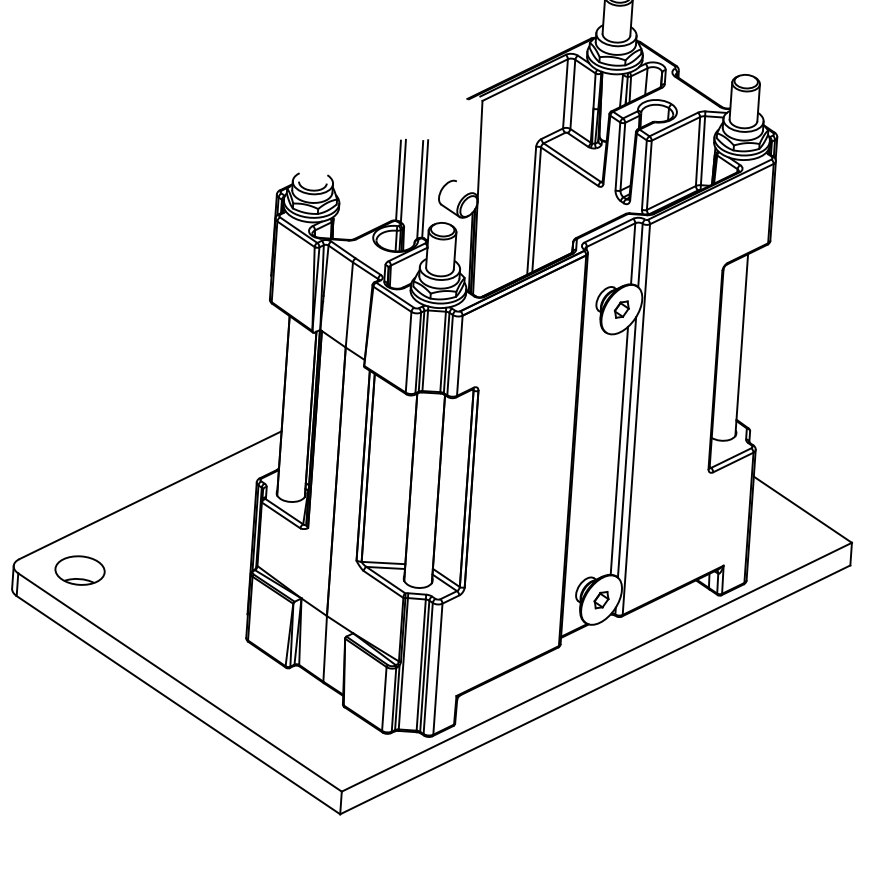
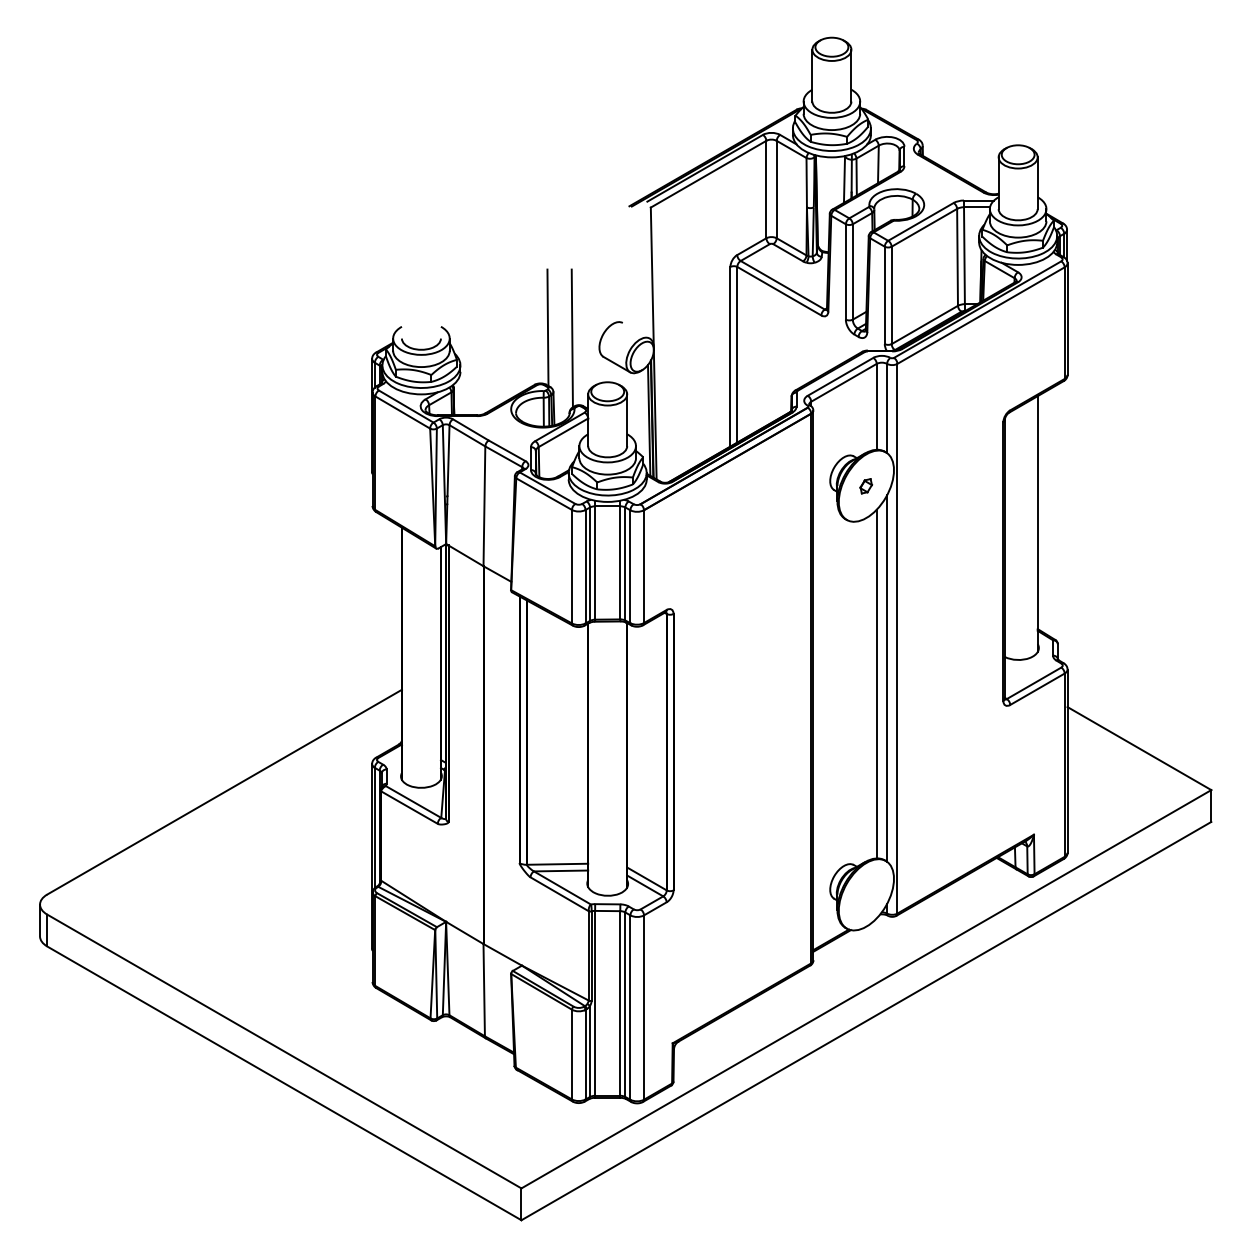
line: (398, 180) -> (540, 327), removed
line: (424, 188) -> (578, 336), removed
part: (621, 309) -> (865, 486), size x0.6
part: (79, 570) -> (132, 904), removed
part: (601, 599) -> (866, 894), removed

